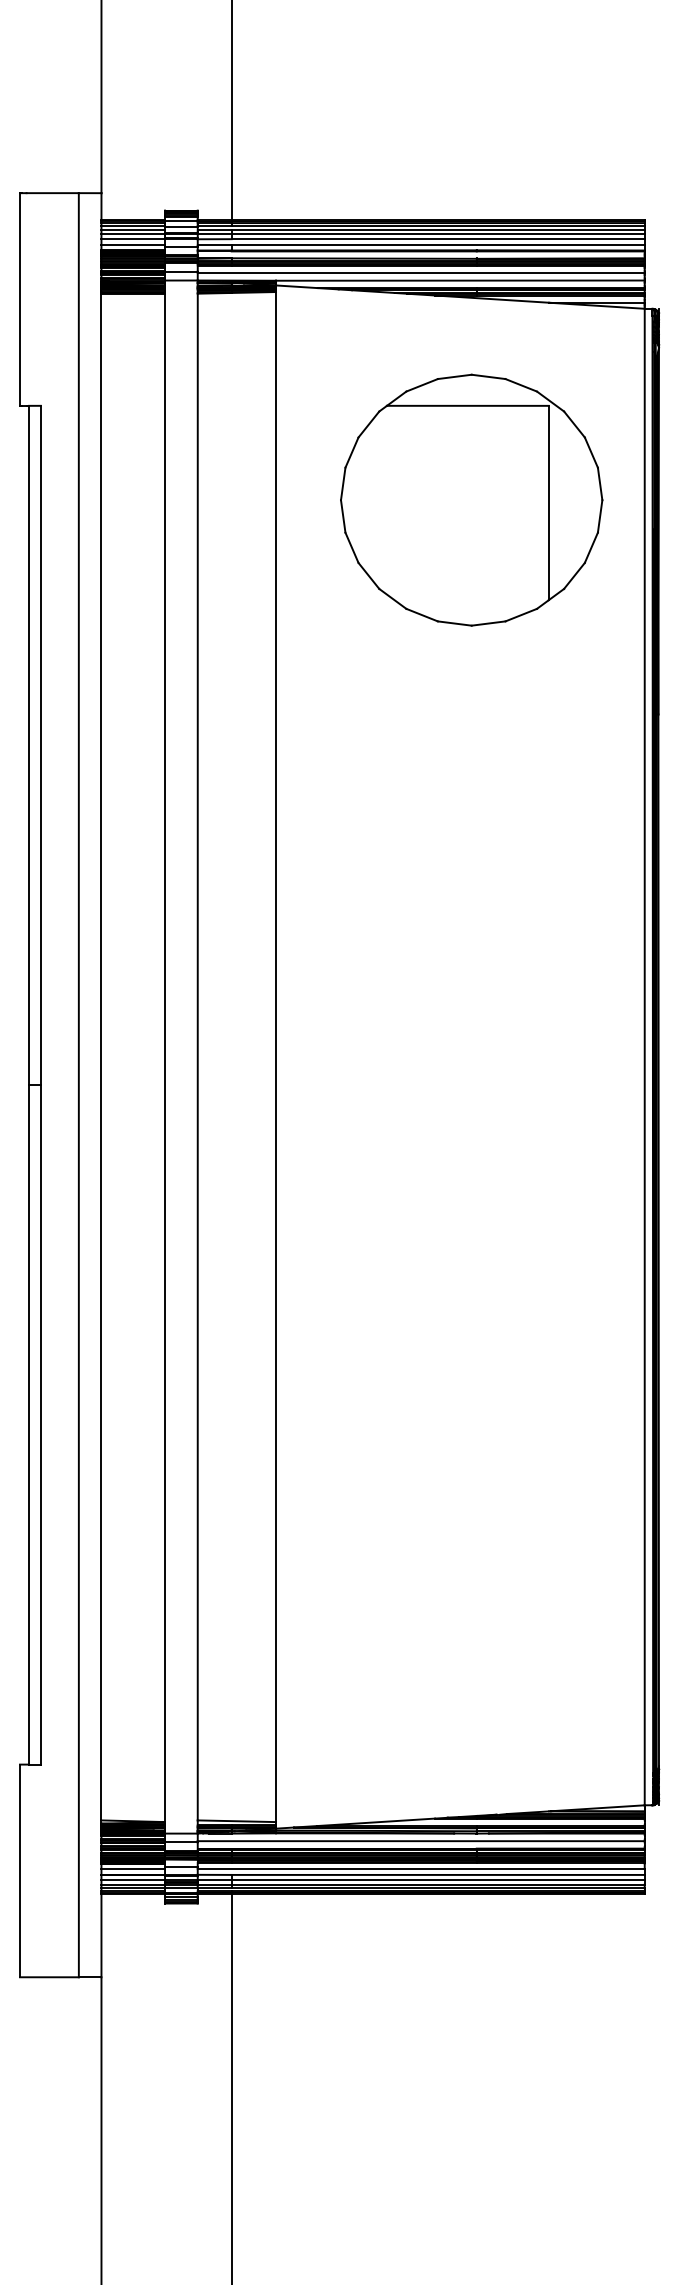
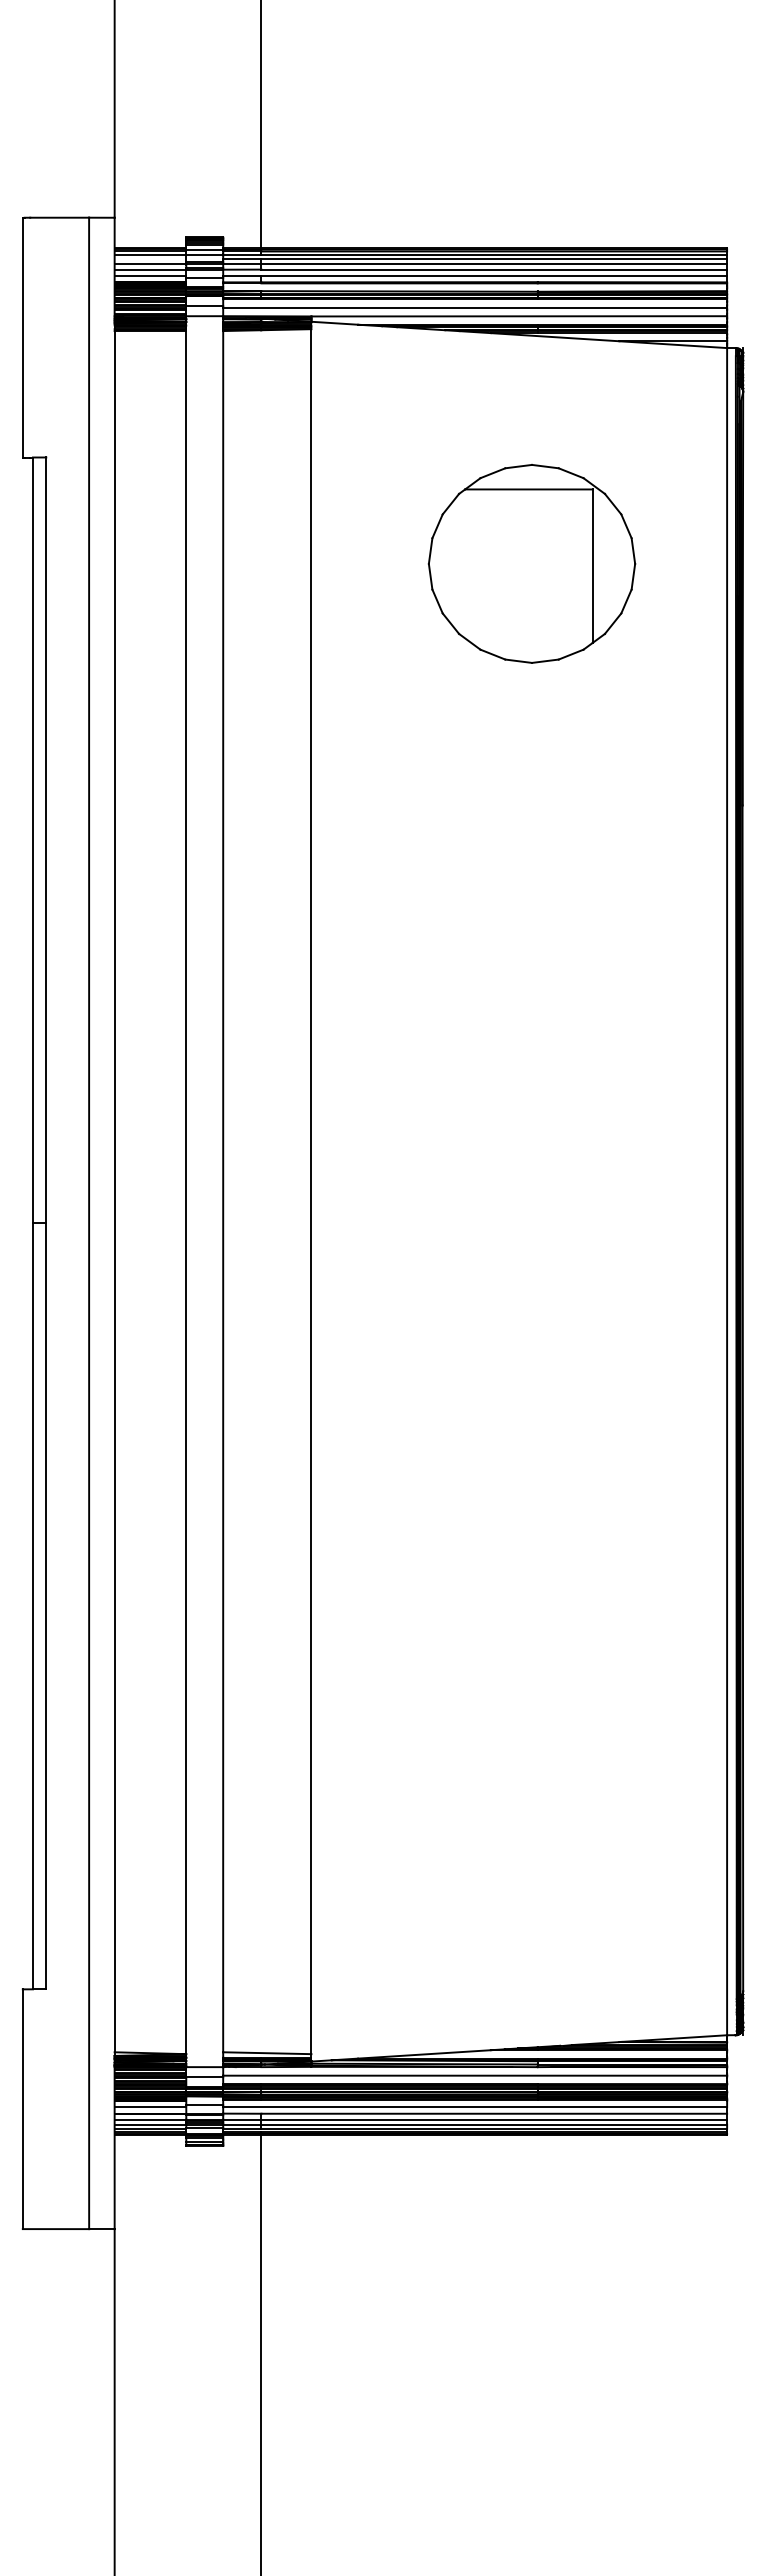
line: (133, 229) -> (150, 258), removed
part: (471, 499) -> (531, 563), size x0.7

